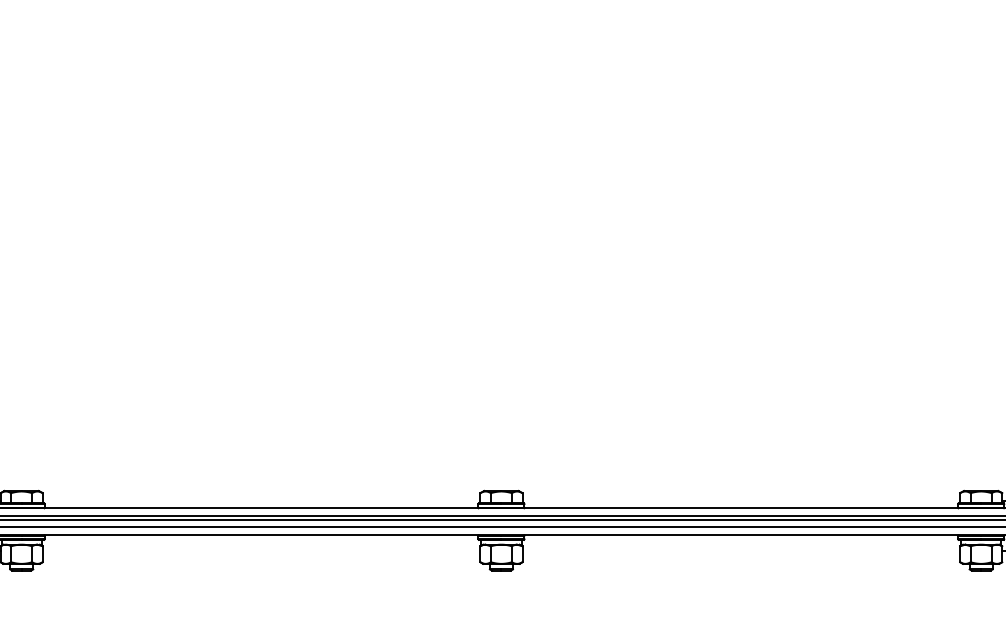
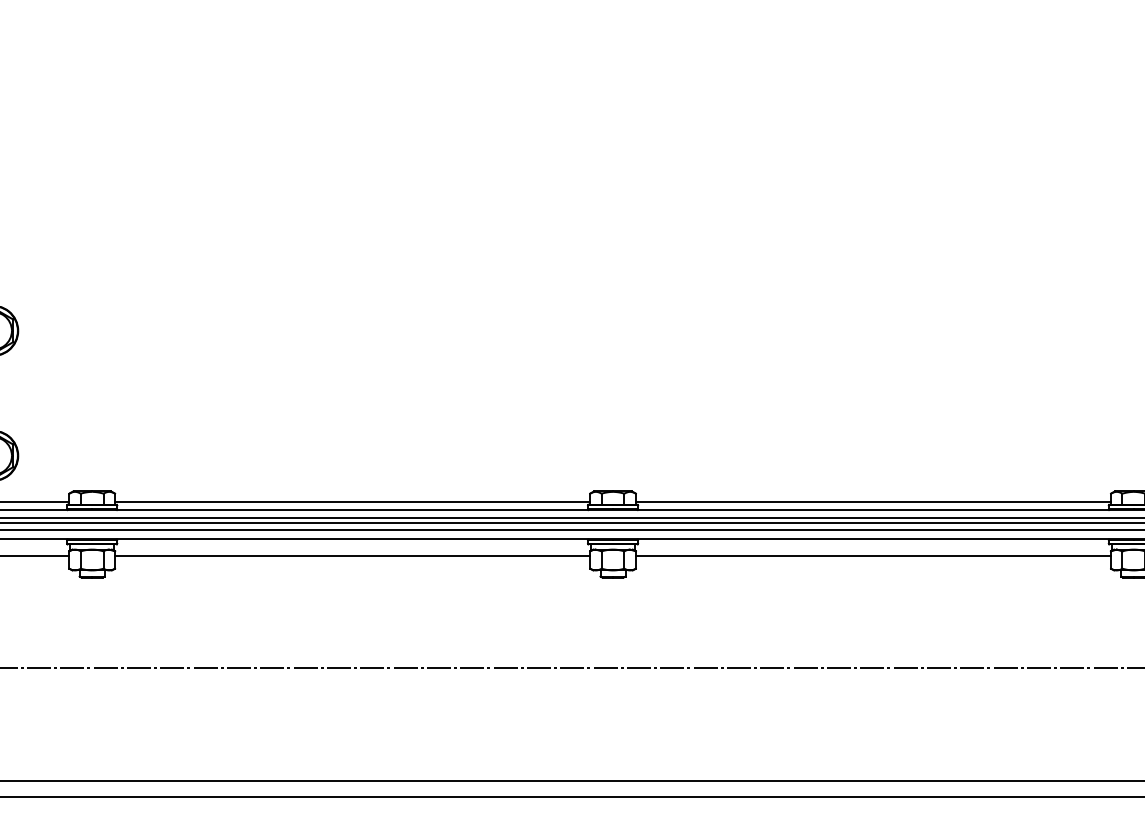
line: (261, 500) -> (352, 501), added
line: (741, 500) -> (873, 501), added
line: (261, 551) -> (352, 556), added
line: (741, 551) -> (873, 556), added

